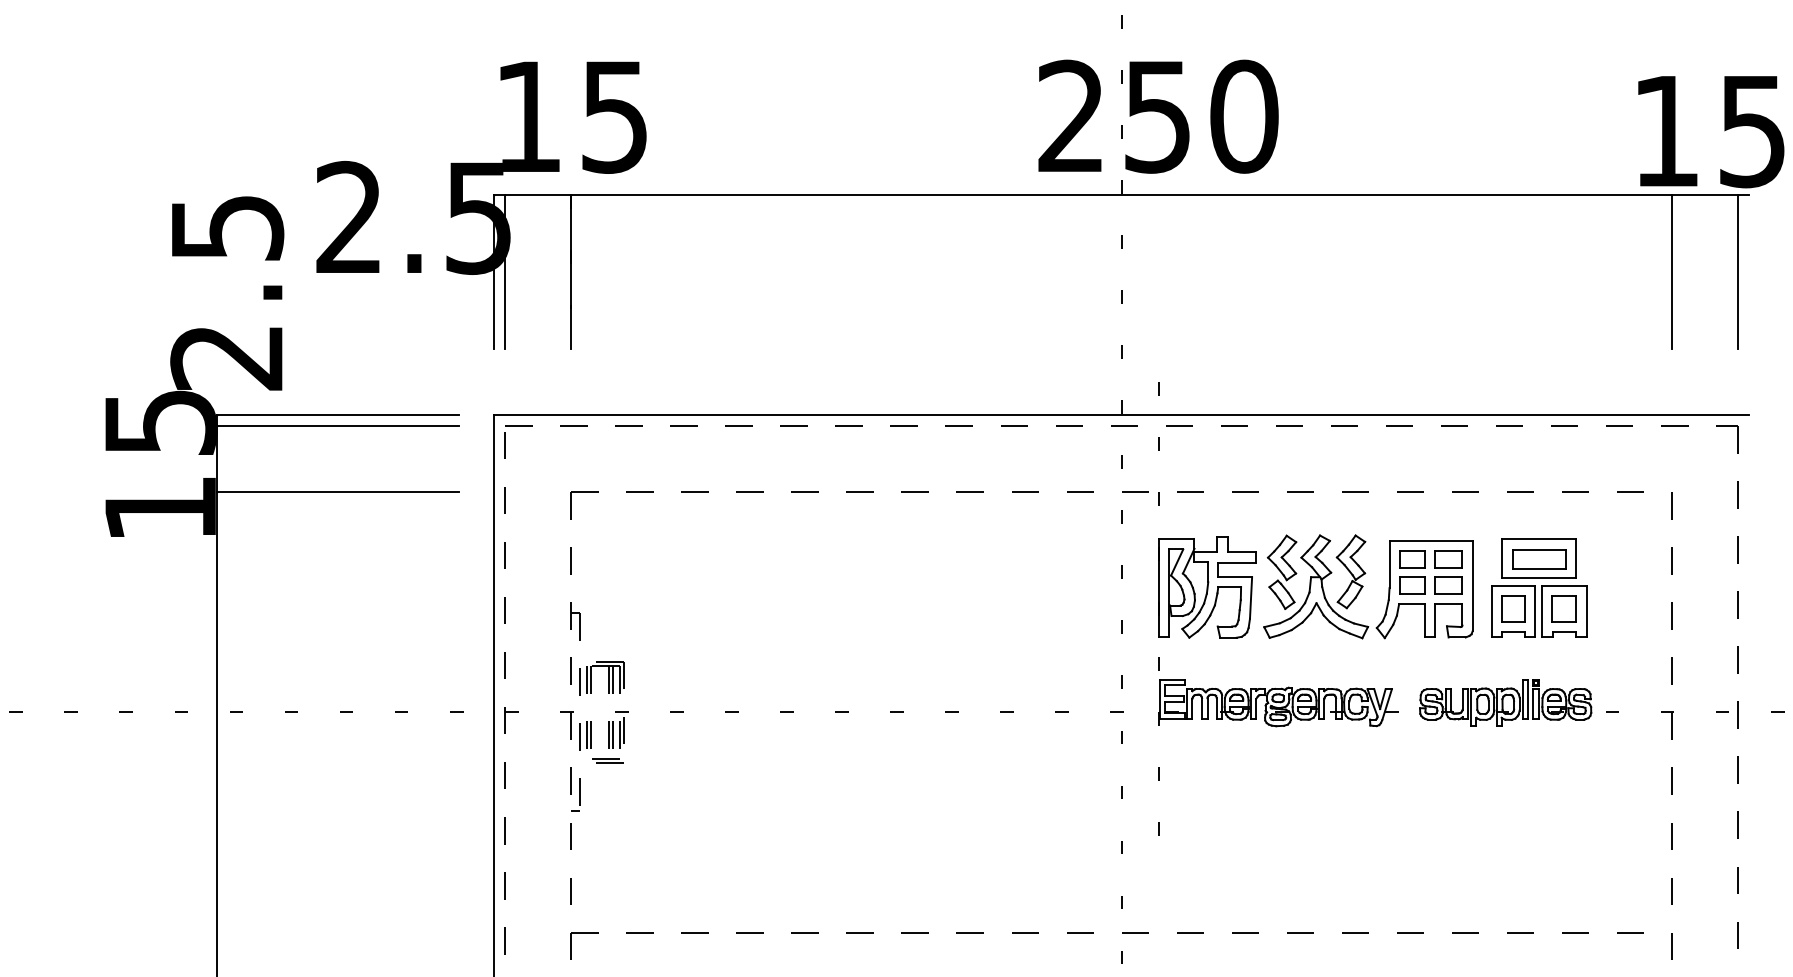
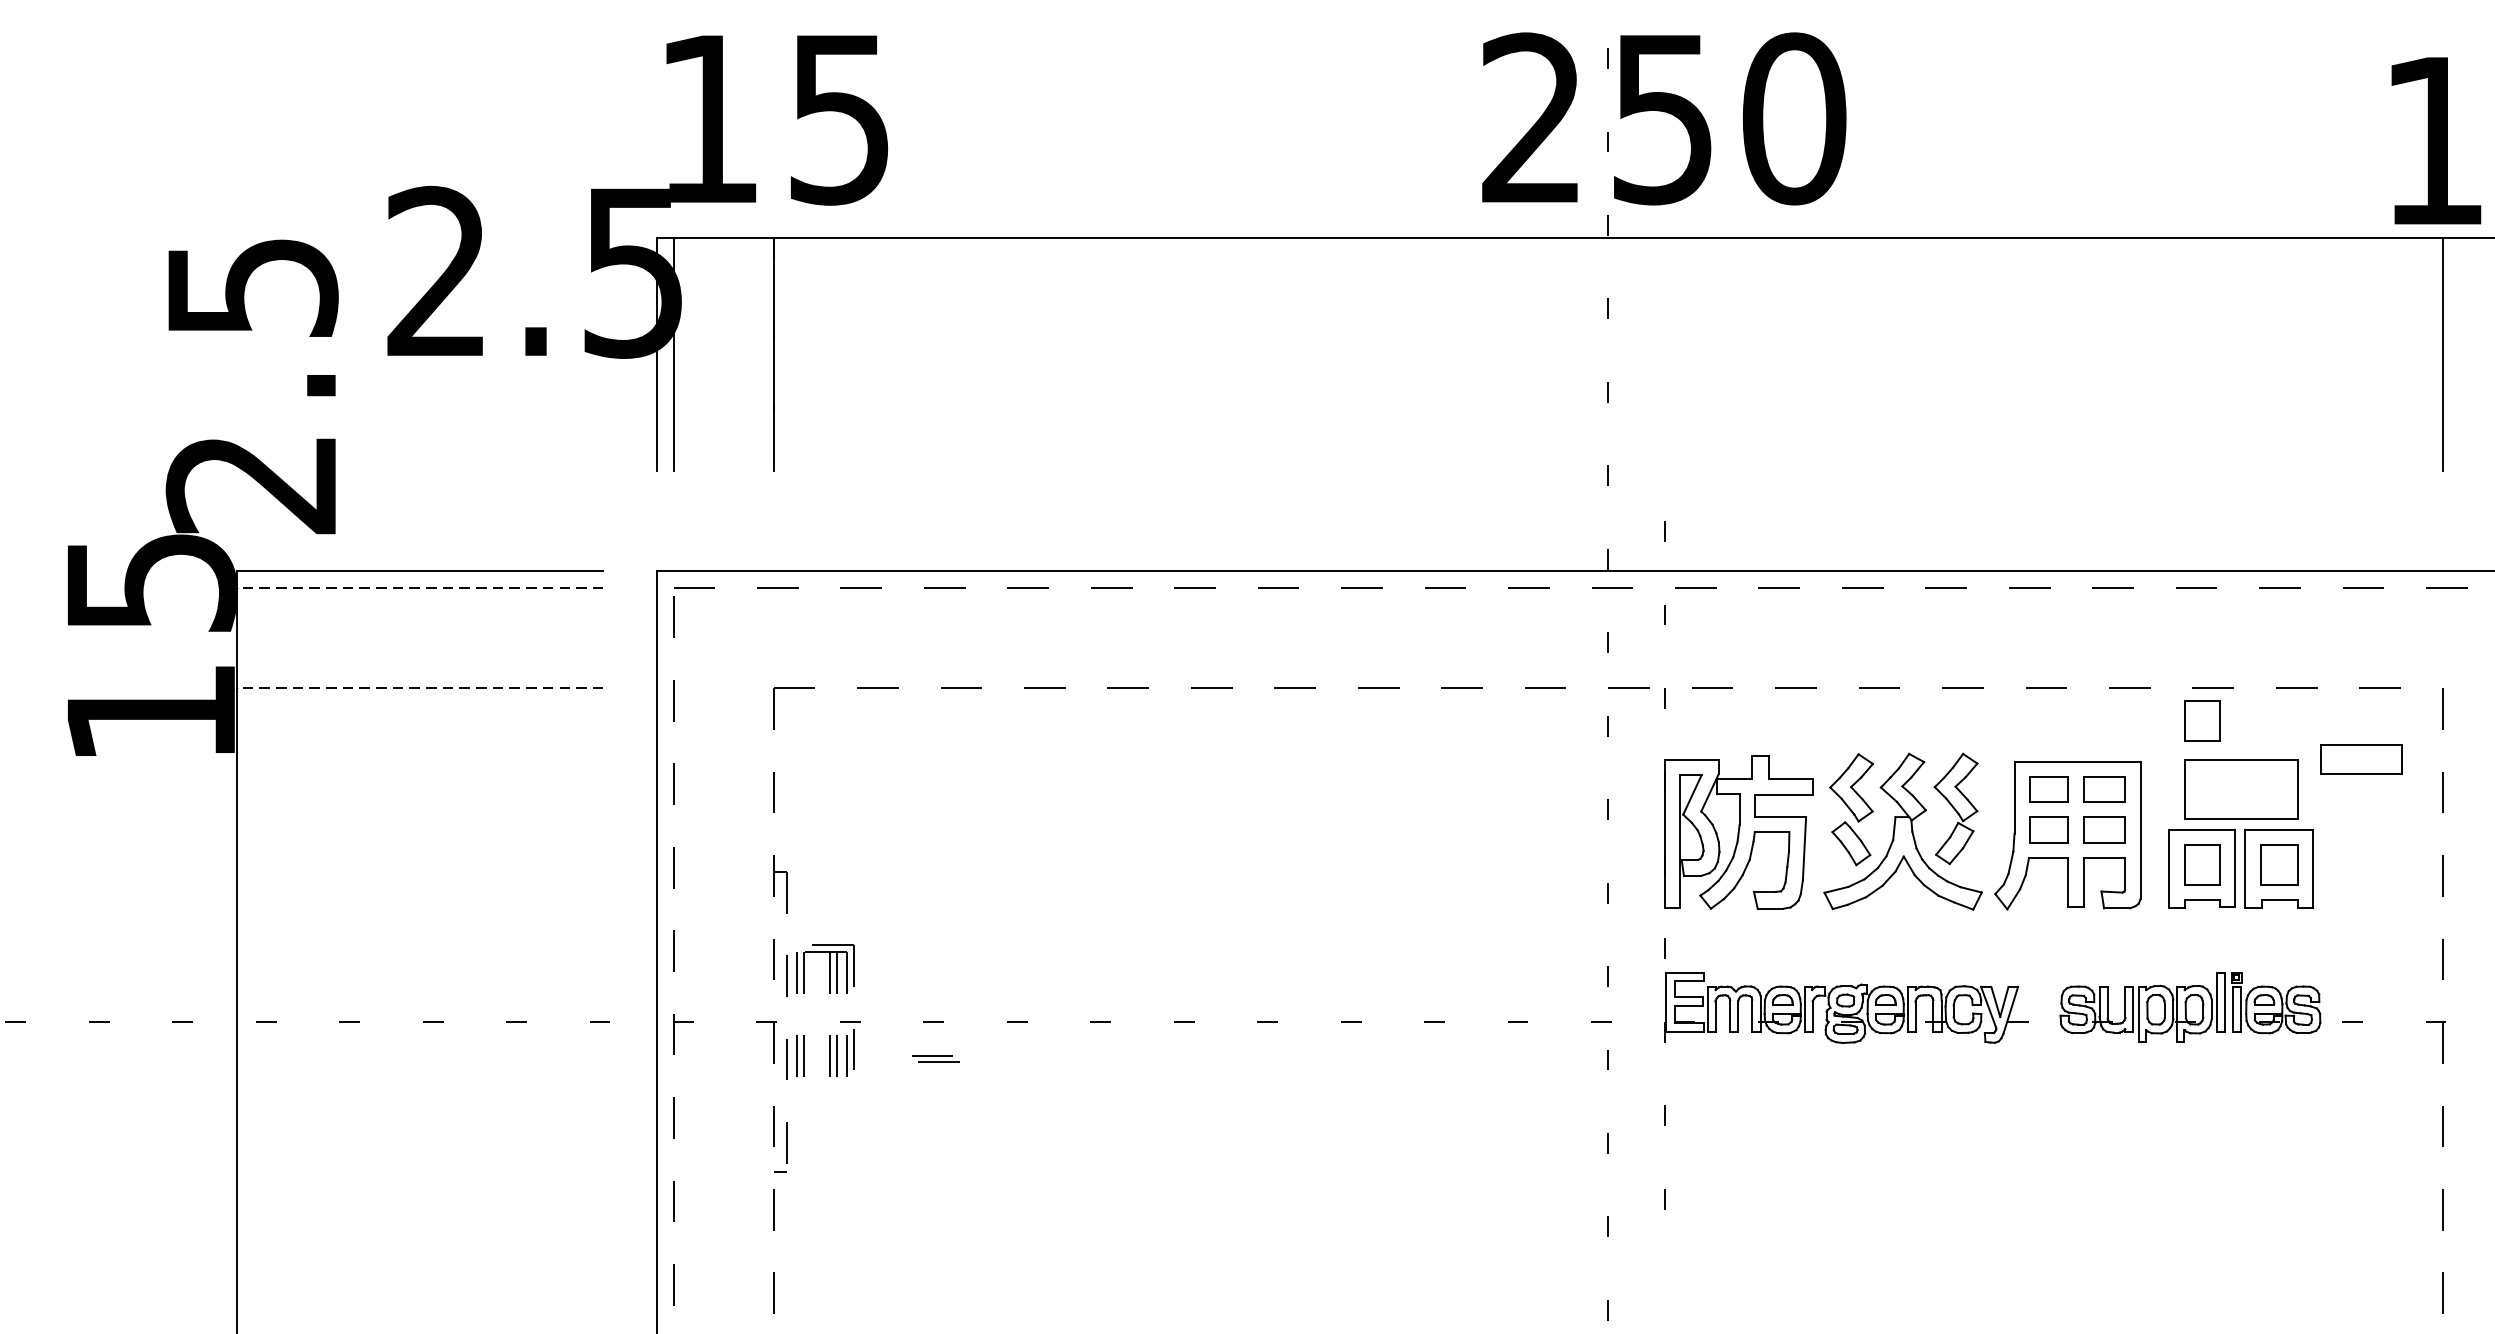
line: (338, 426) -> (420, 588), solid -> dashed
line: (338, 492) -> (420, 688), solid -> dashed
part: (1513, 513) -> (2202, 720), added
part: (1539, 559) -> (2361, 759), moved
part: (607, 760) -> (934, 1058), moved

